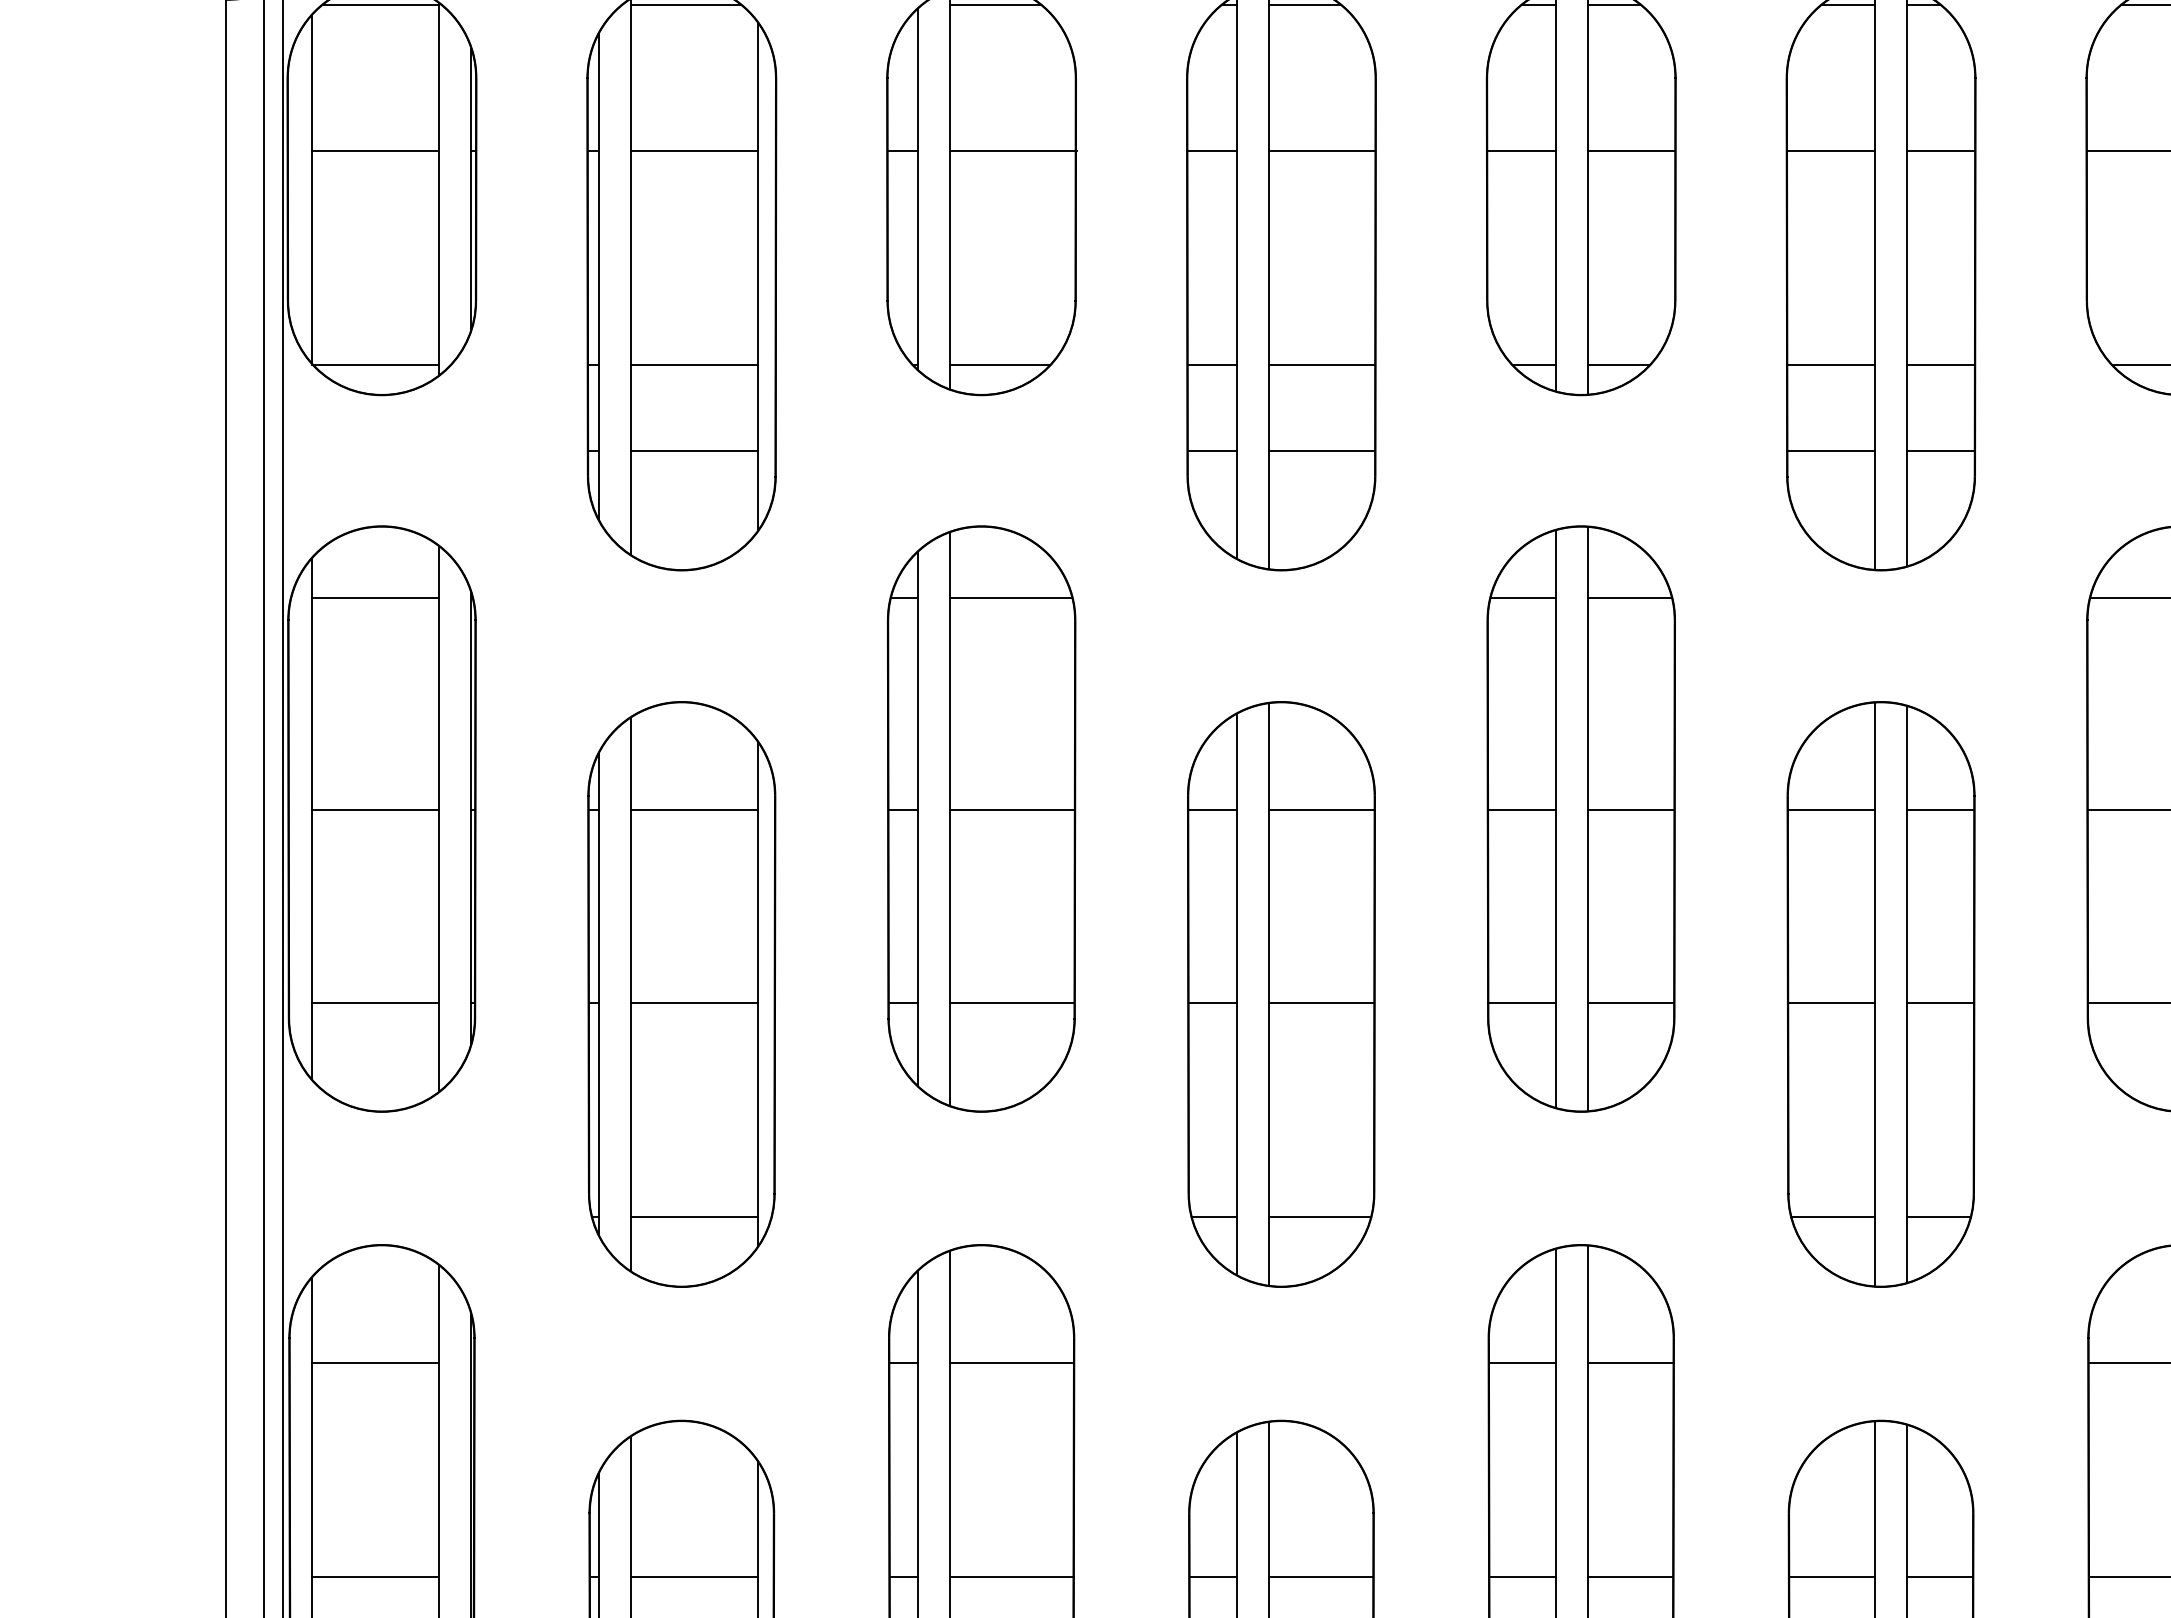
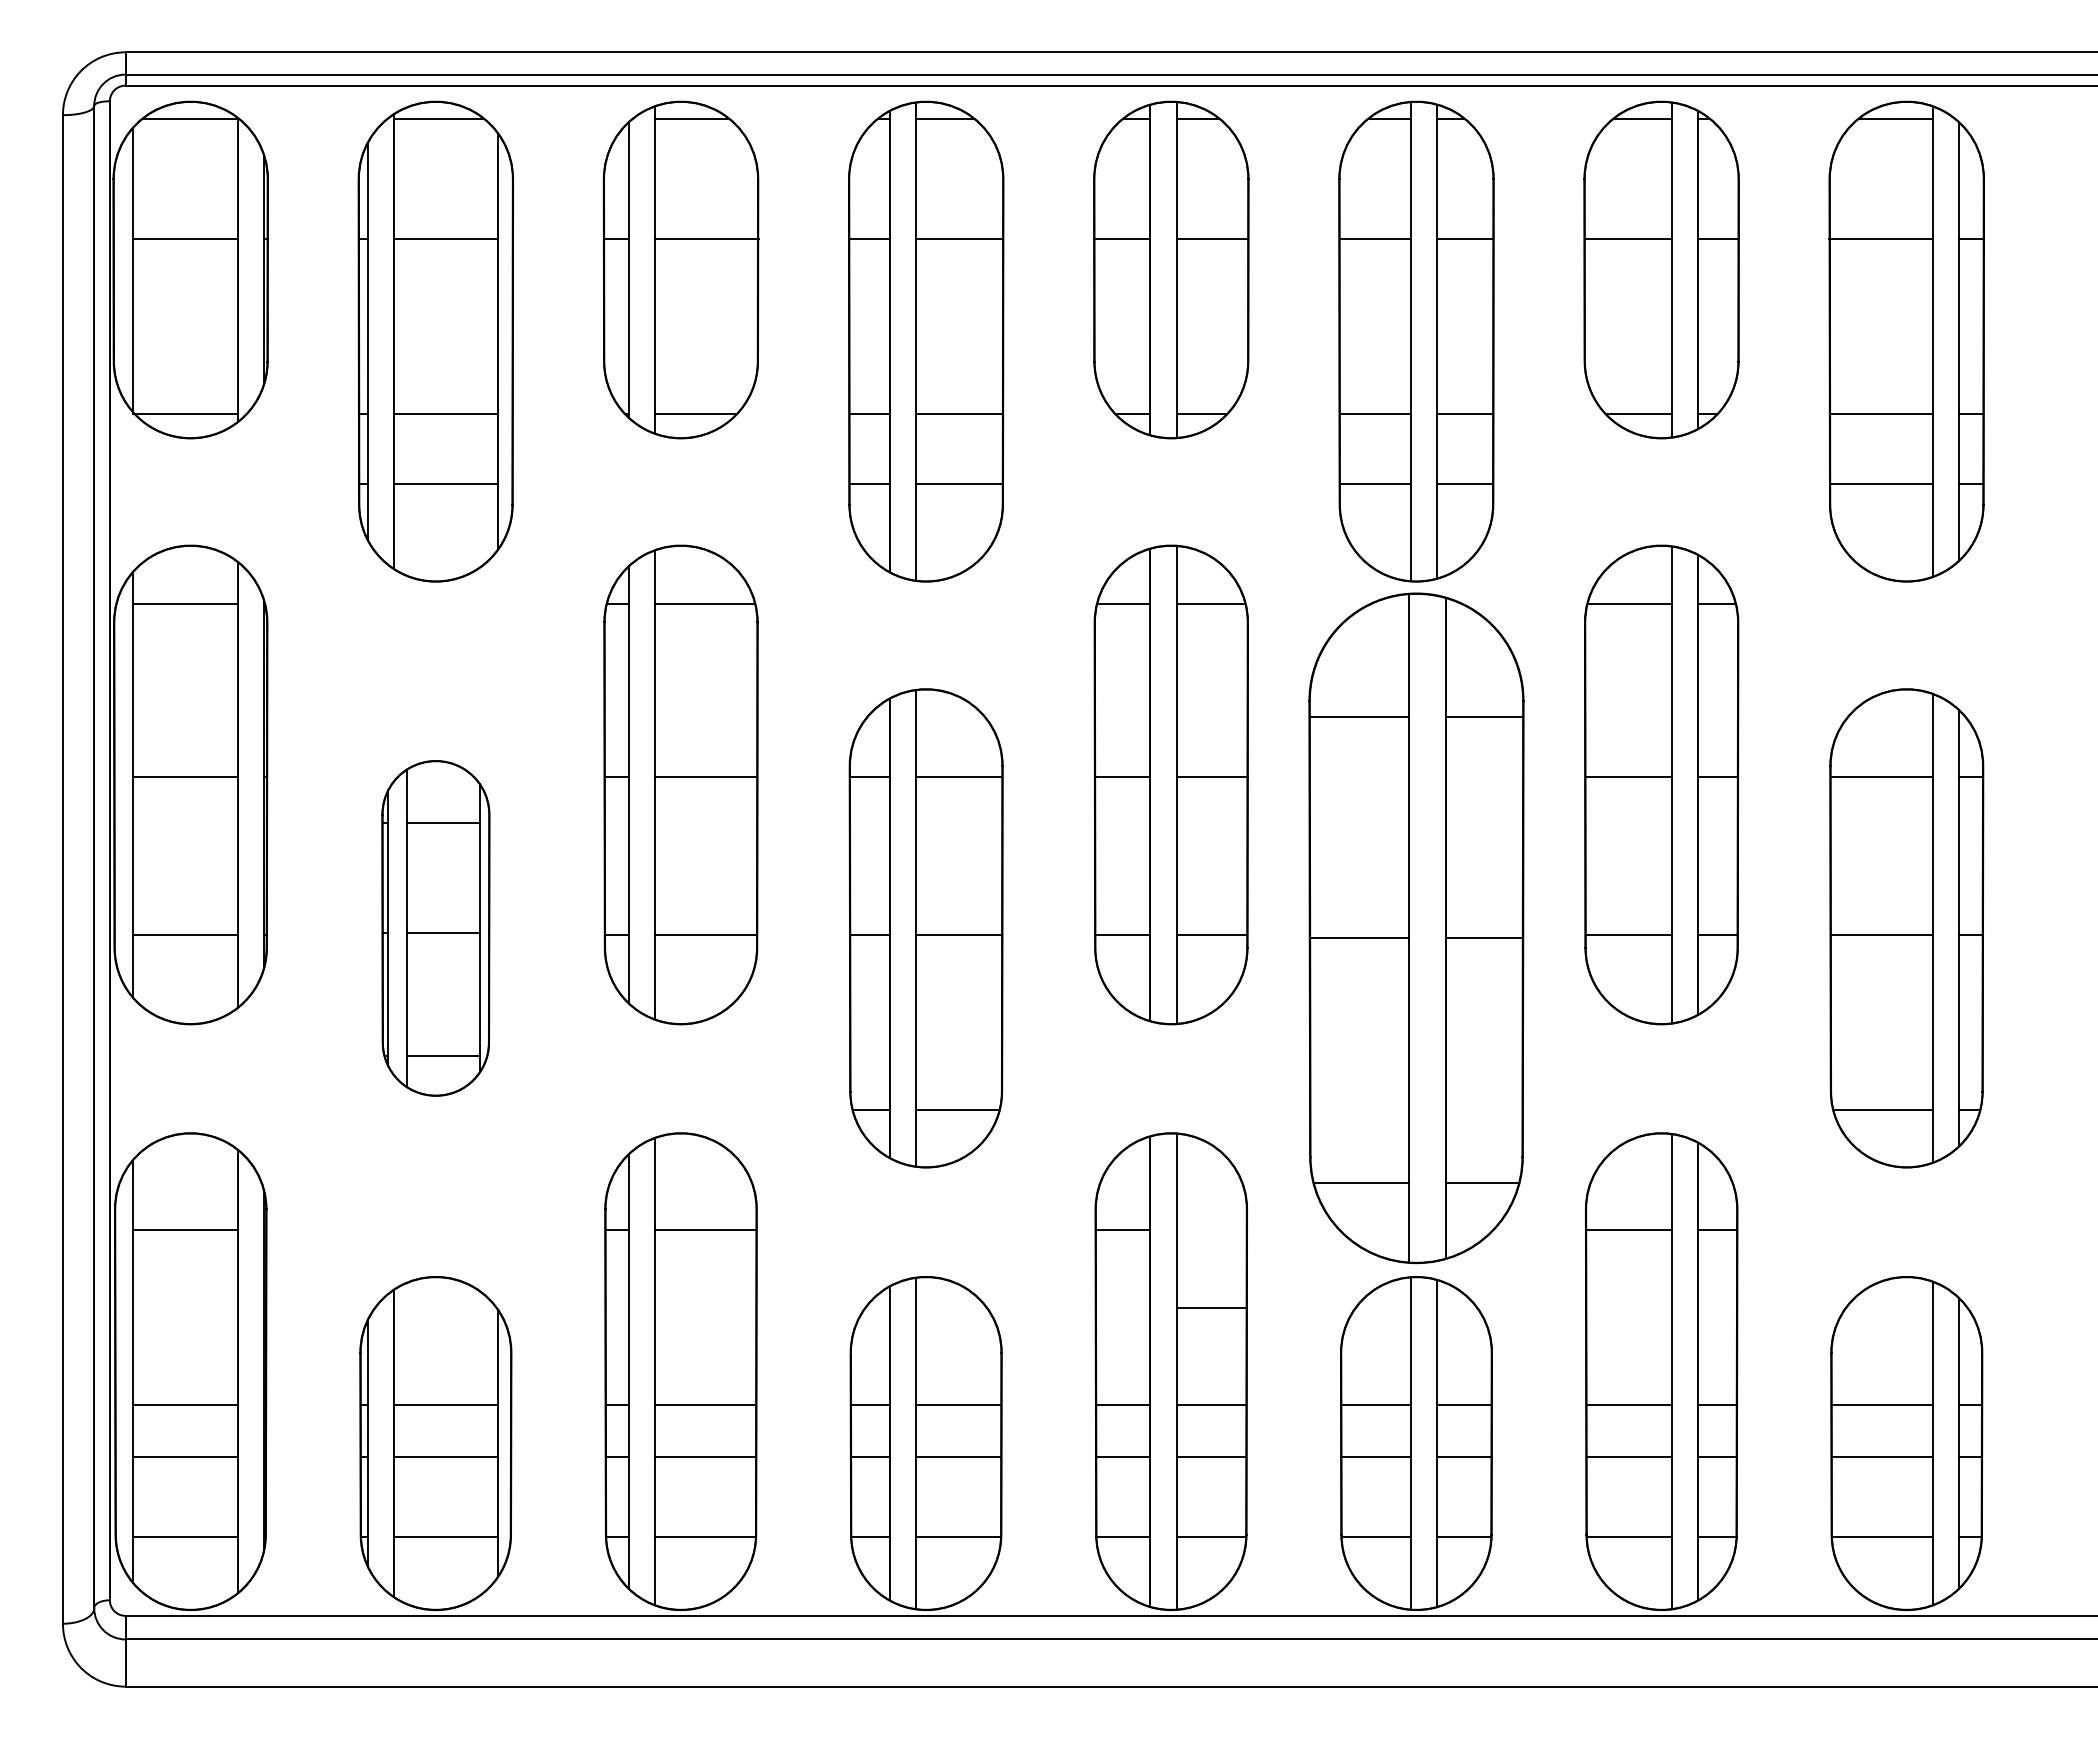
part: (681, 994) -> (435, 928), size x0.7
part: (1881, 994) -> (1416, 928), size x1.4
line: (1630, 1362) -> (1211, 1307), moved

